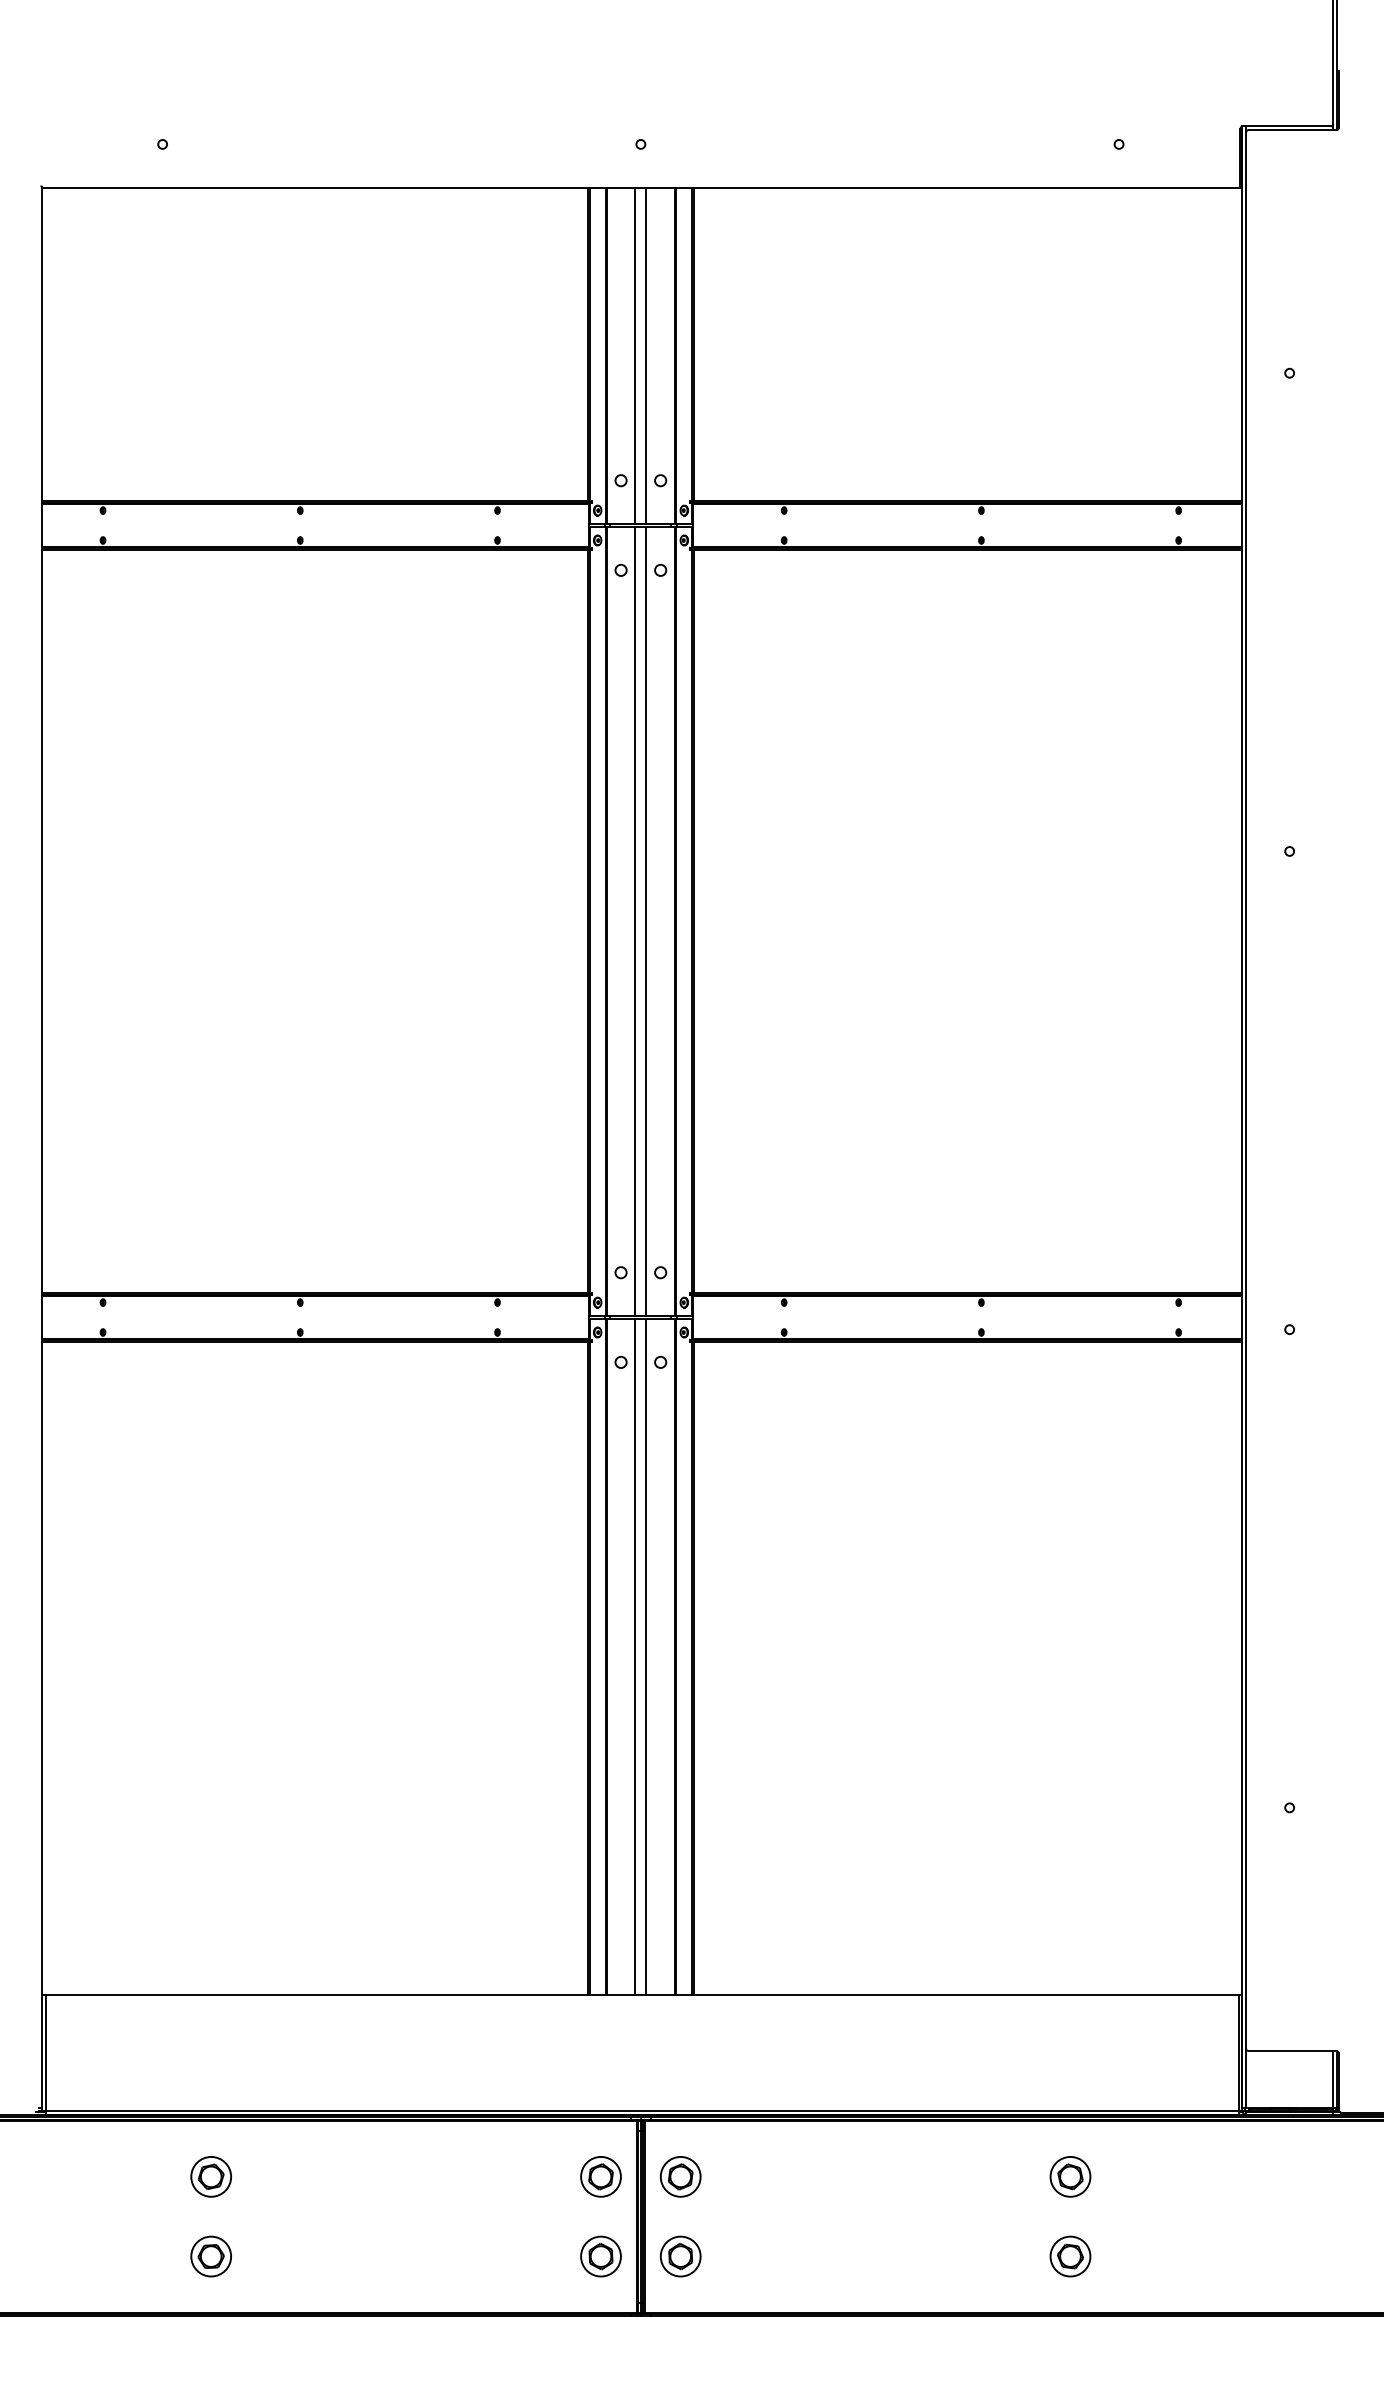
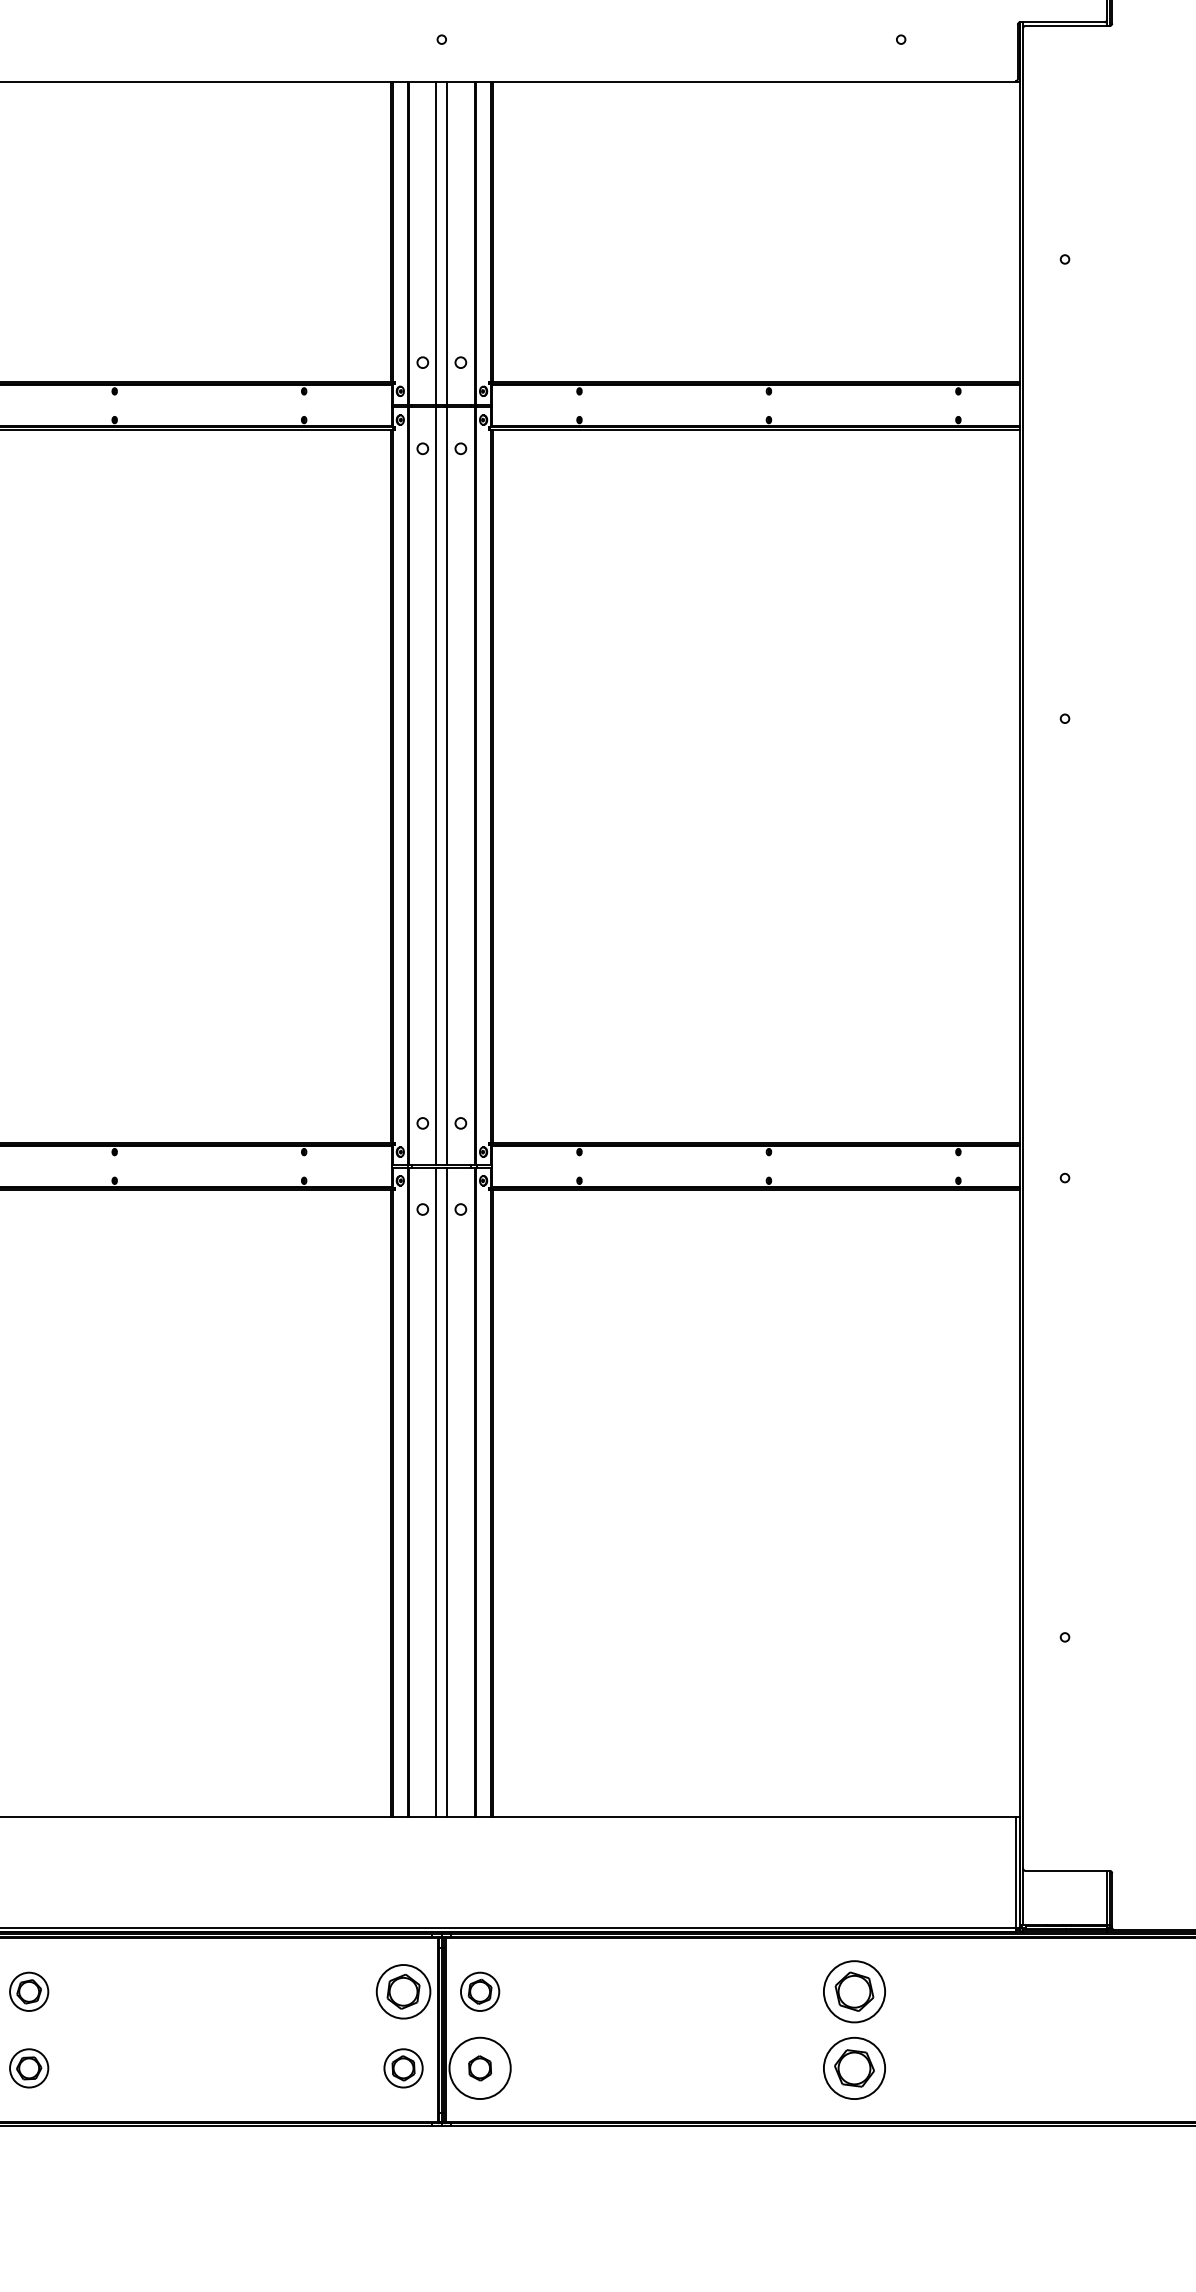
part: (600, 2176) -> (403, 1991), size x1.4
part: (1070, 2176) -> (854, 1991), size x1.6
circle: (680, 2256) -> (479, 2068), size x1.6
part: (1070, 2256) -> (854, 2068), size x1.6

